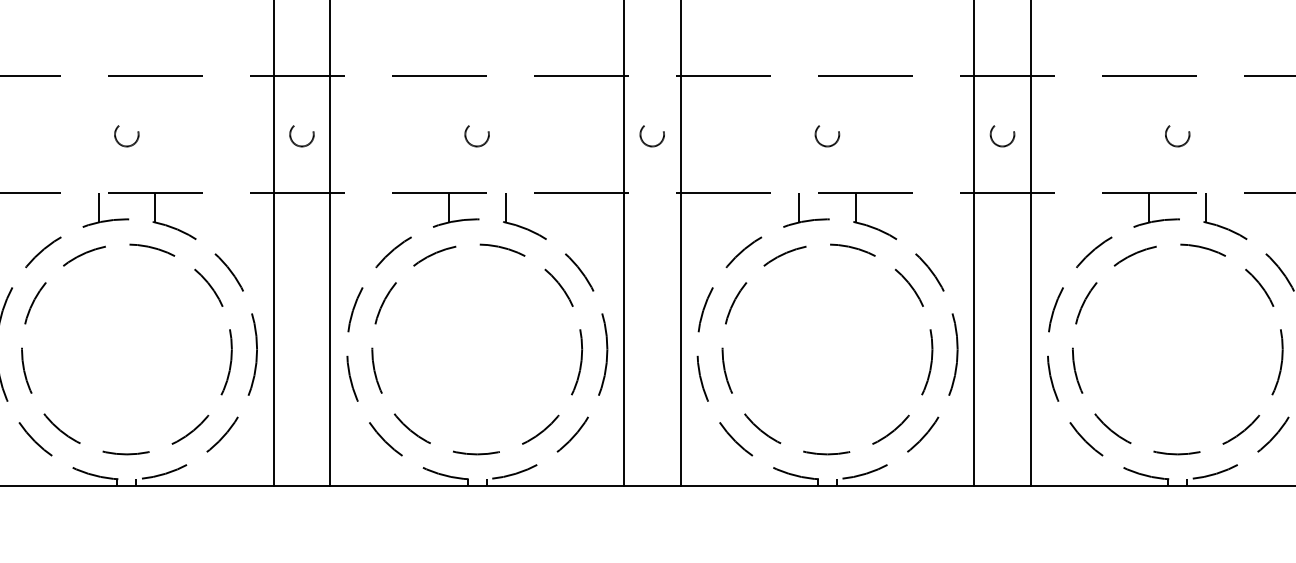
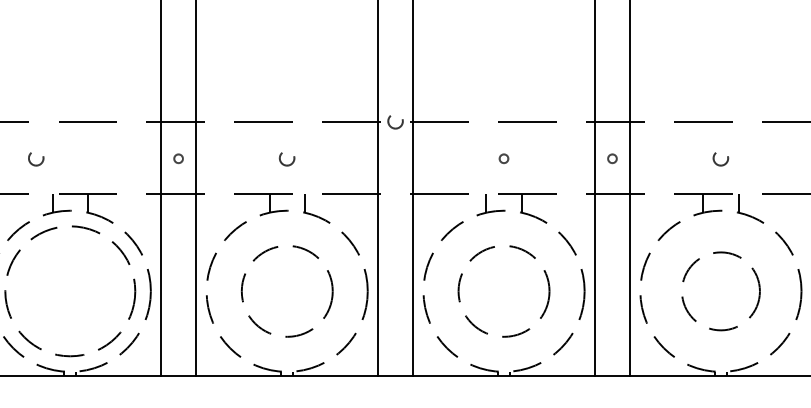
circle: (127, 136) -> (36, 159), moved
circle: (301, 136) -> (178, 159), size x0.6
circle: (652, 136) -> (395, 122), moved
circle: (826, 136) -> (503, 159), size x0.6
circle: (1002, 136) -> (612, 159), size x0.6
circle: (477, 349) -> (287, 291), size x0.7
circle: (826, 349) -> (503, 291), size x0.7
circle: (1177, 349) -> (720, 291), size x0.6

